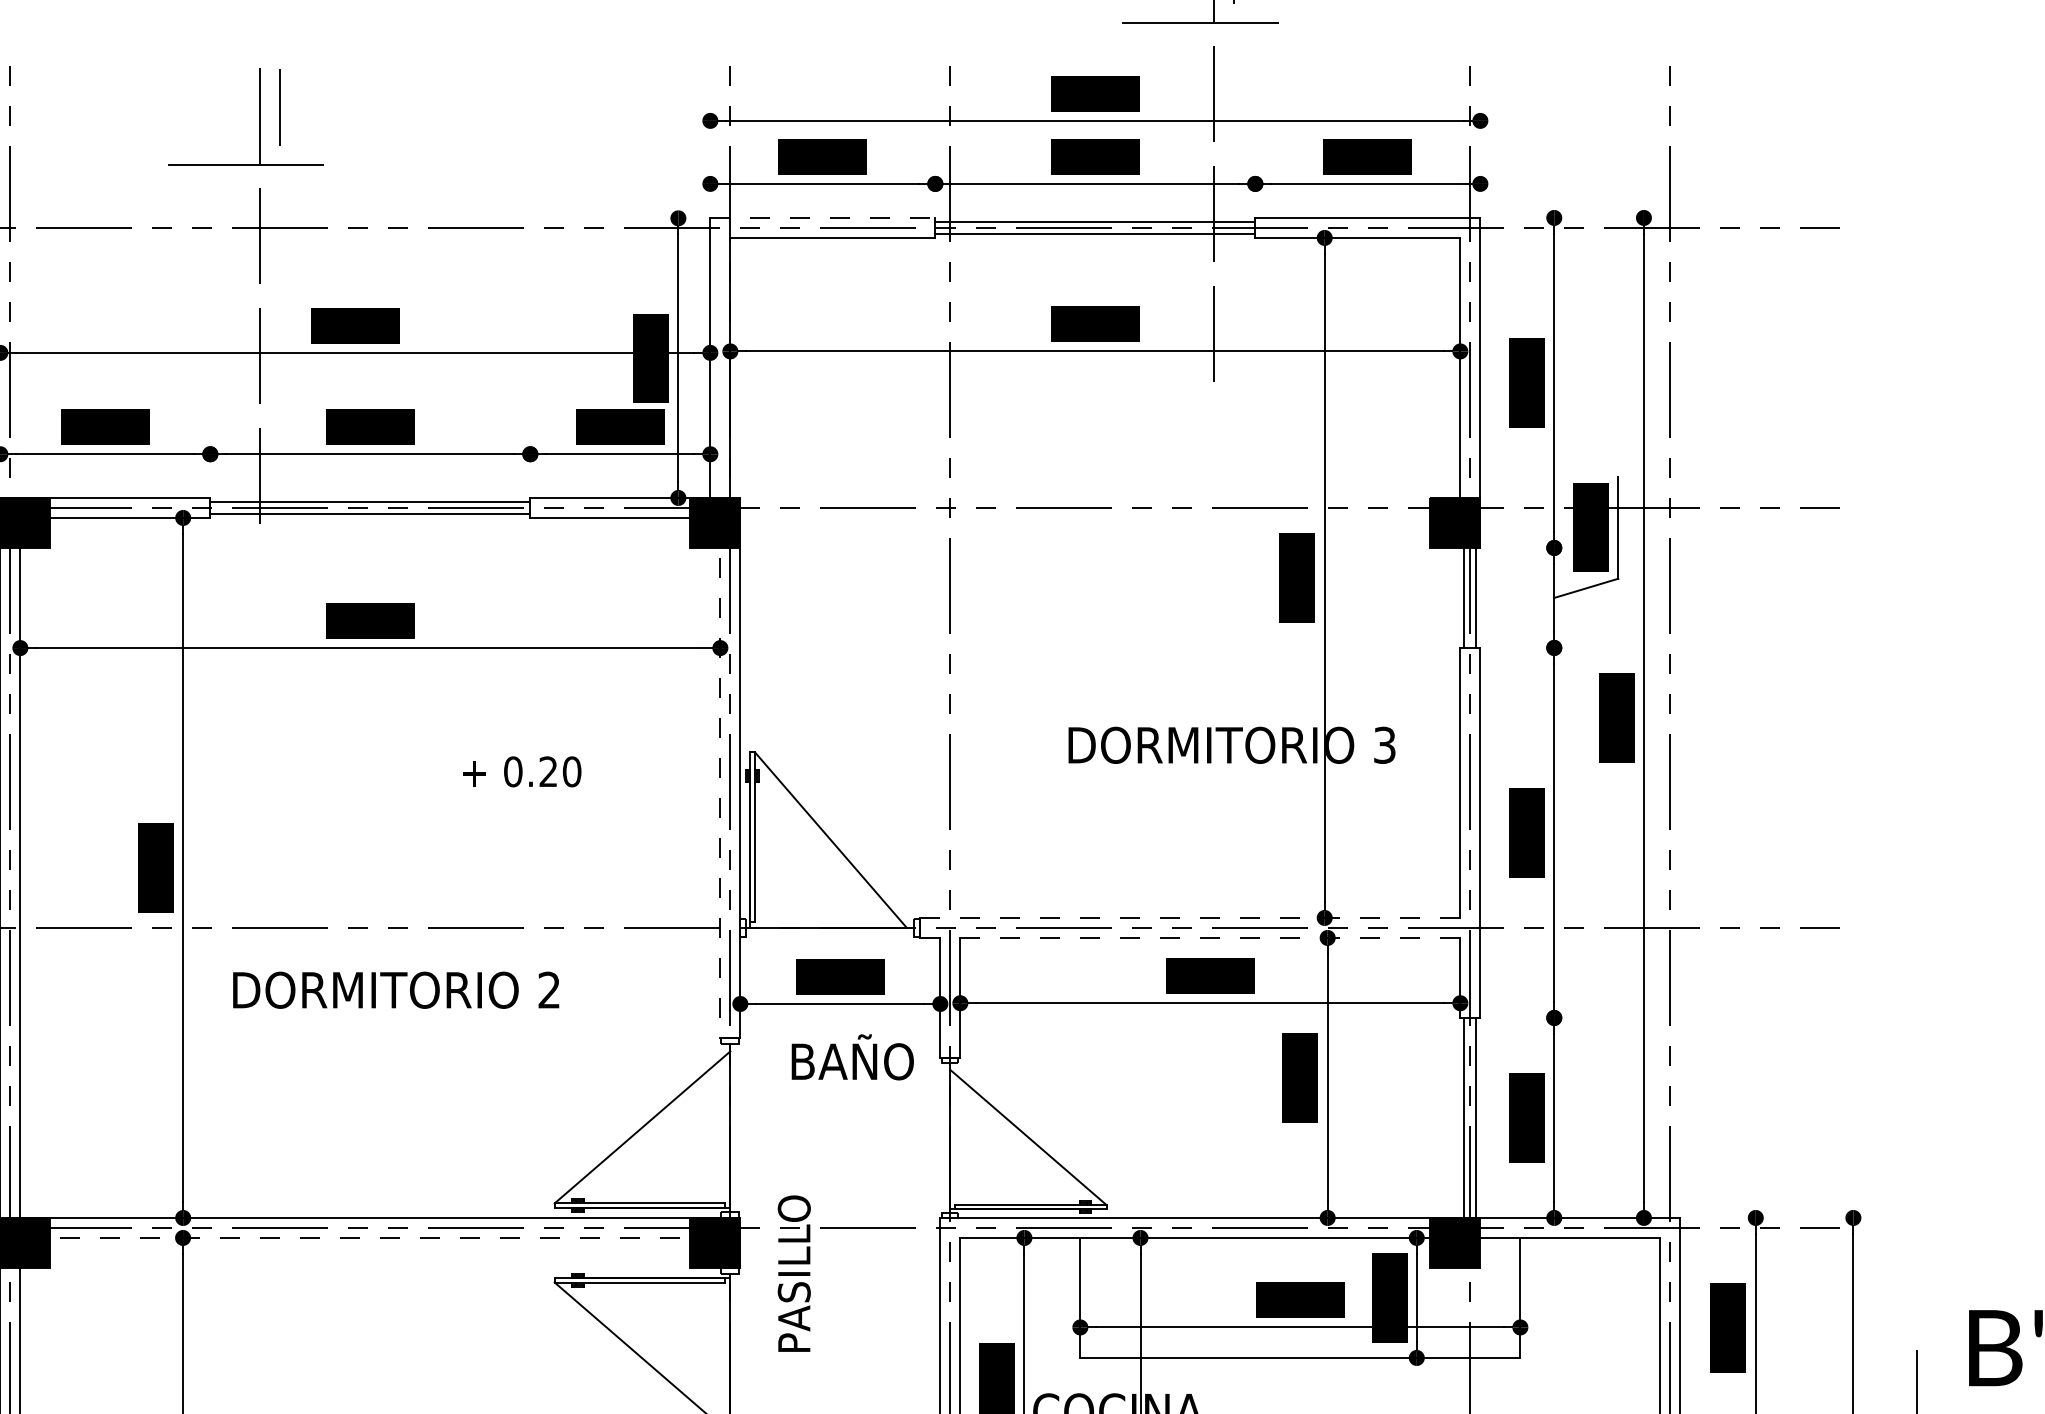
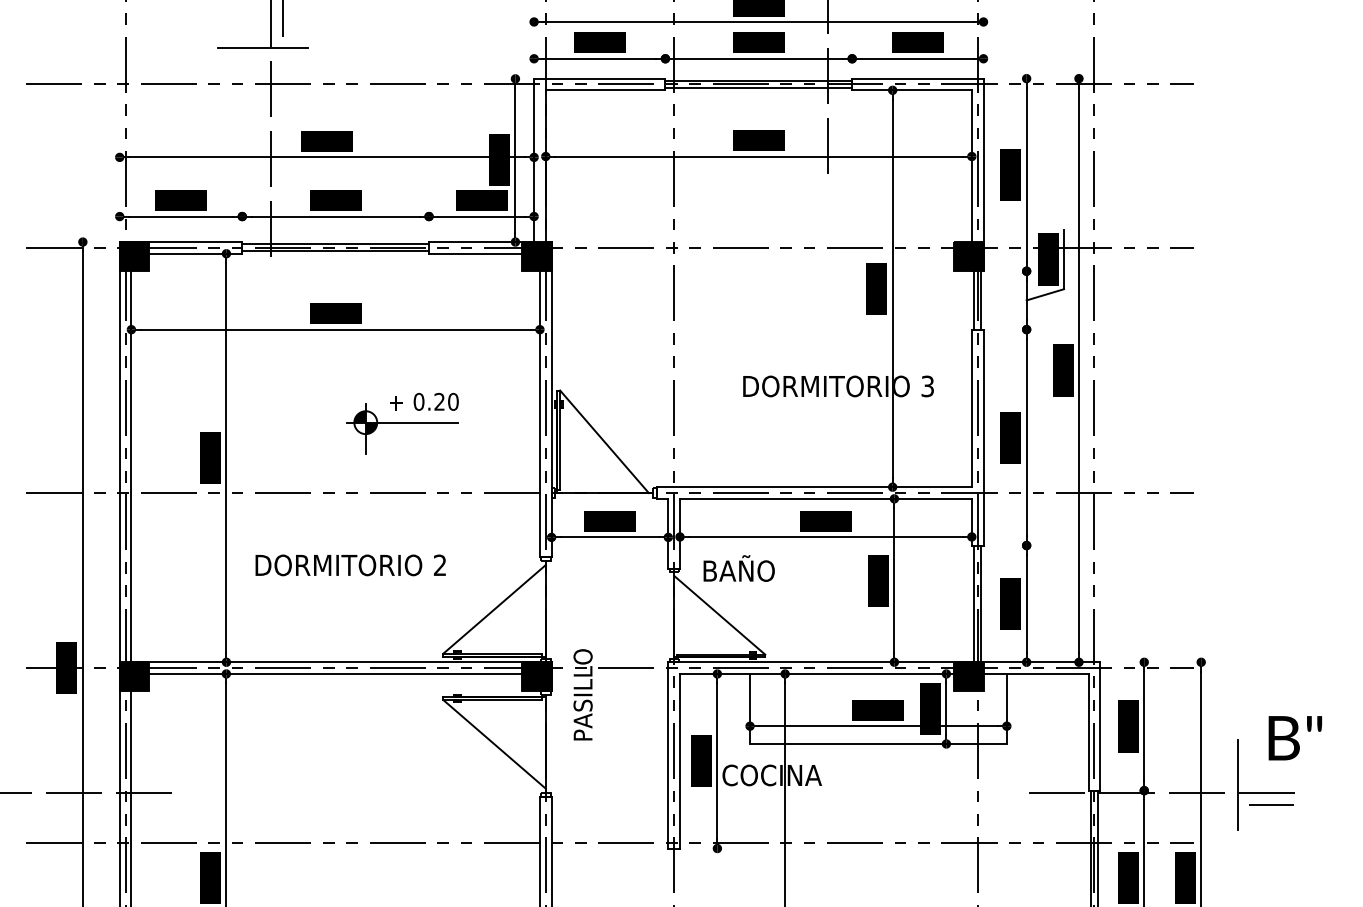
line: (822, 217) -> (599, 78), dashed -> solid
line: (719, 777) -> (539, 405), dashed -> solid
part: (484, 817) -> (402, 428), added
line: (1190, 918) -> (814, 487), dashed -> solid
line: (1209, 937) -> (825, 498), dashed -> solid
text: (395, 990) -> (350, 565), moved
text: (851, 1057) -> (738, 568), moved
line: (371, 1237) -> (336, 673), dashed -> solid

